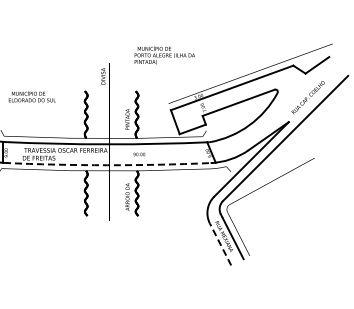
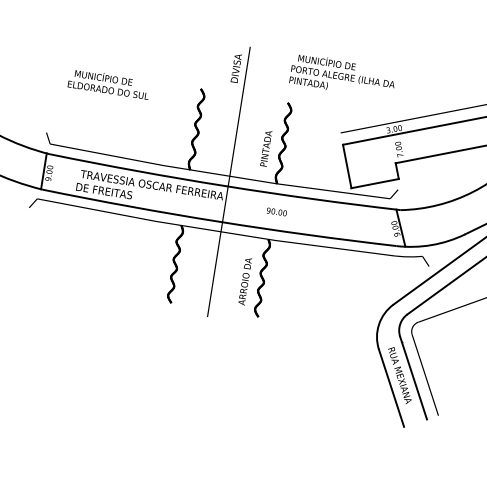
text: (164, 55) -> (342, 76), moved
arc: (107, 165) -> (219, 222), dashed -> solid
line: (220, 244) -> (391, 388), dashed -> solid

